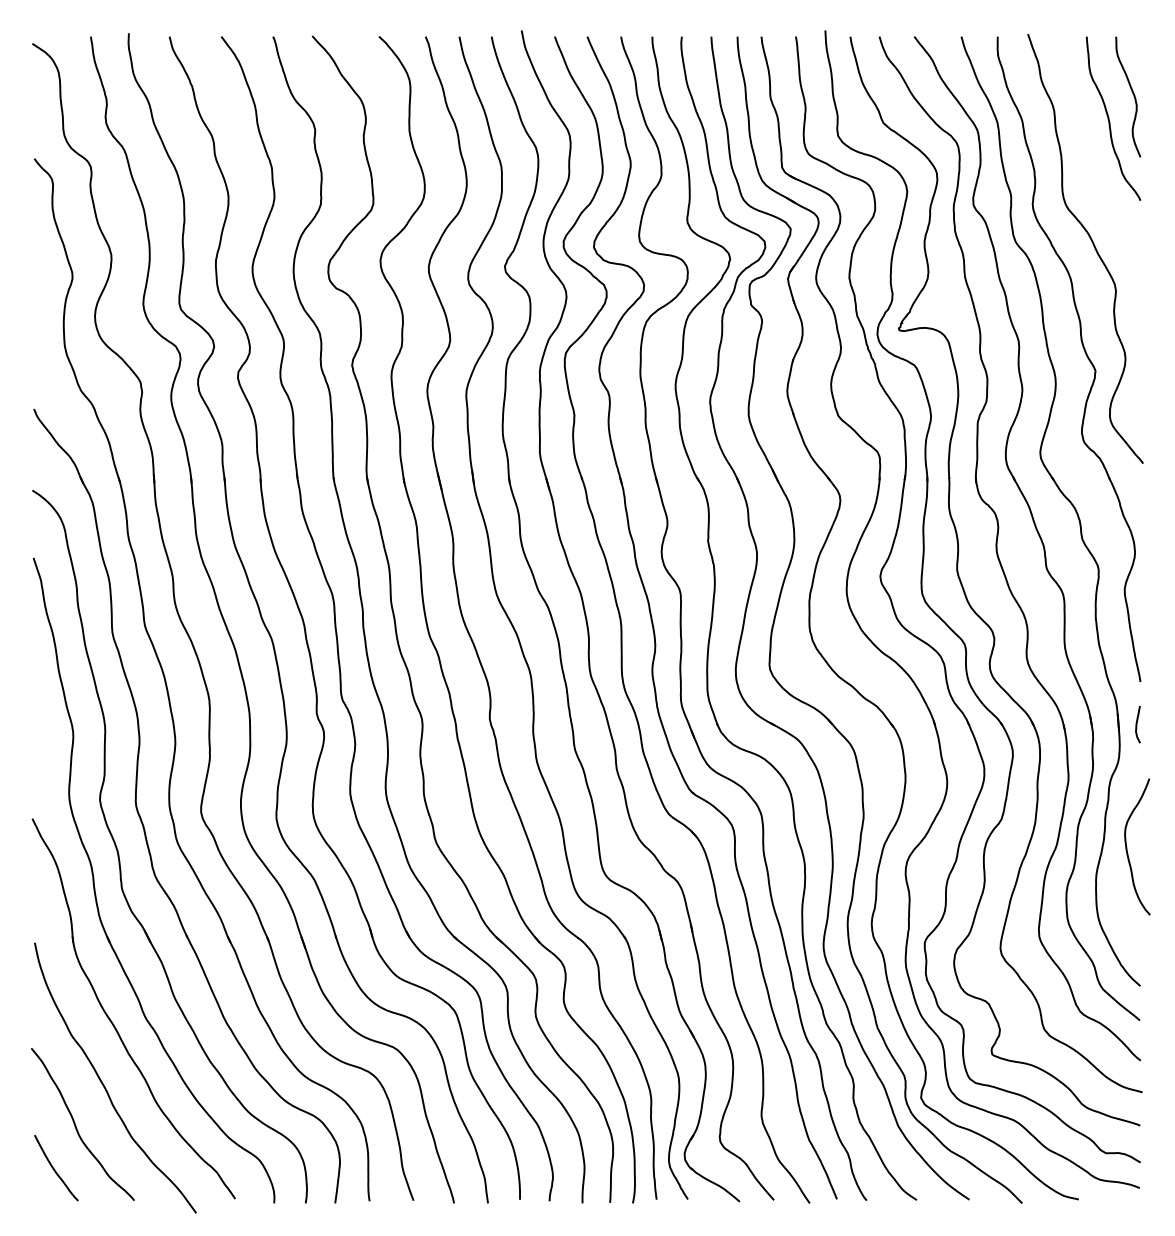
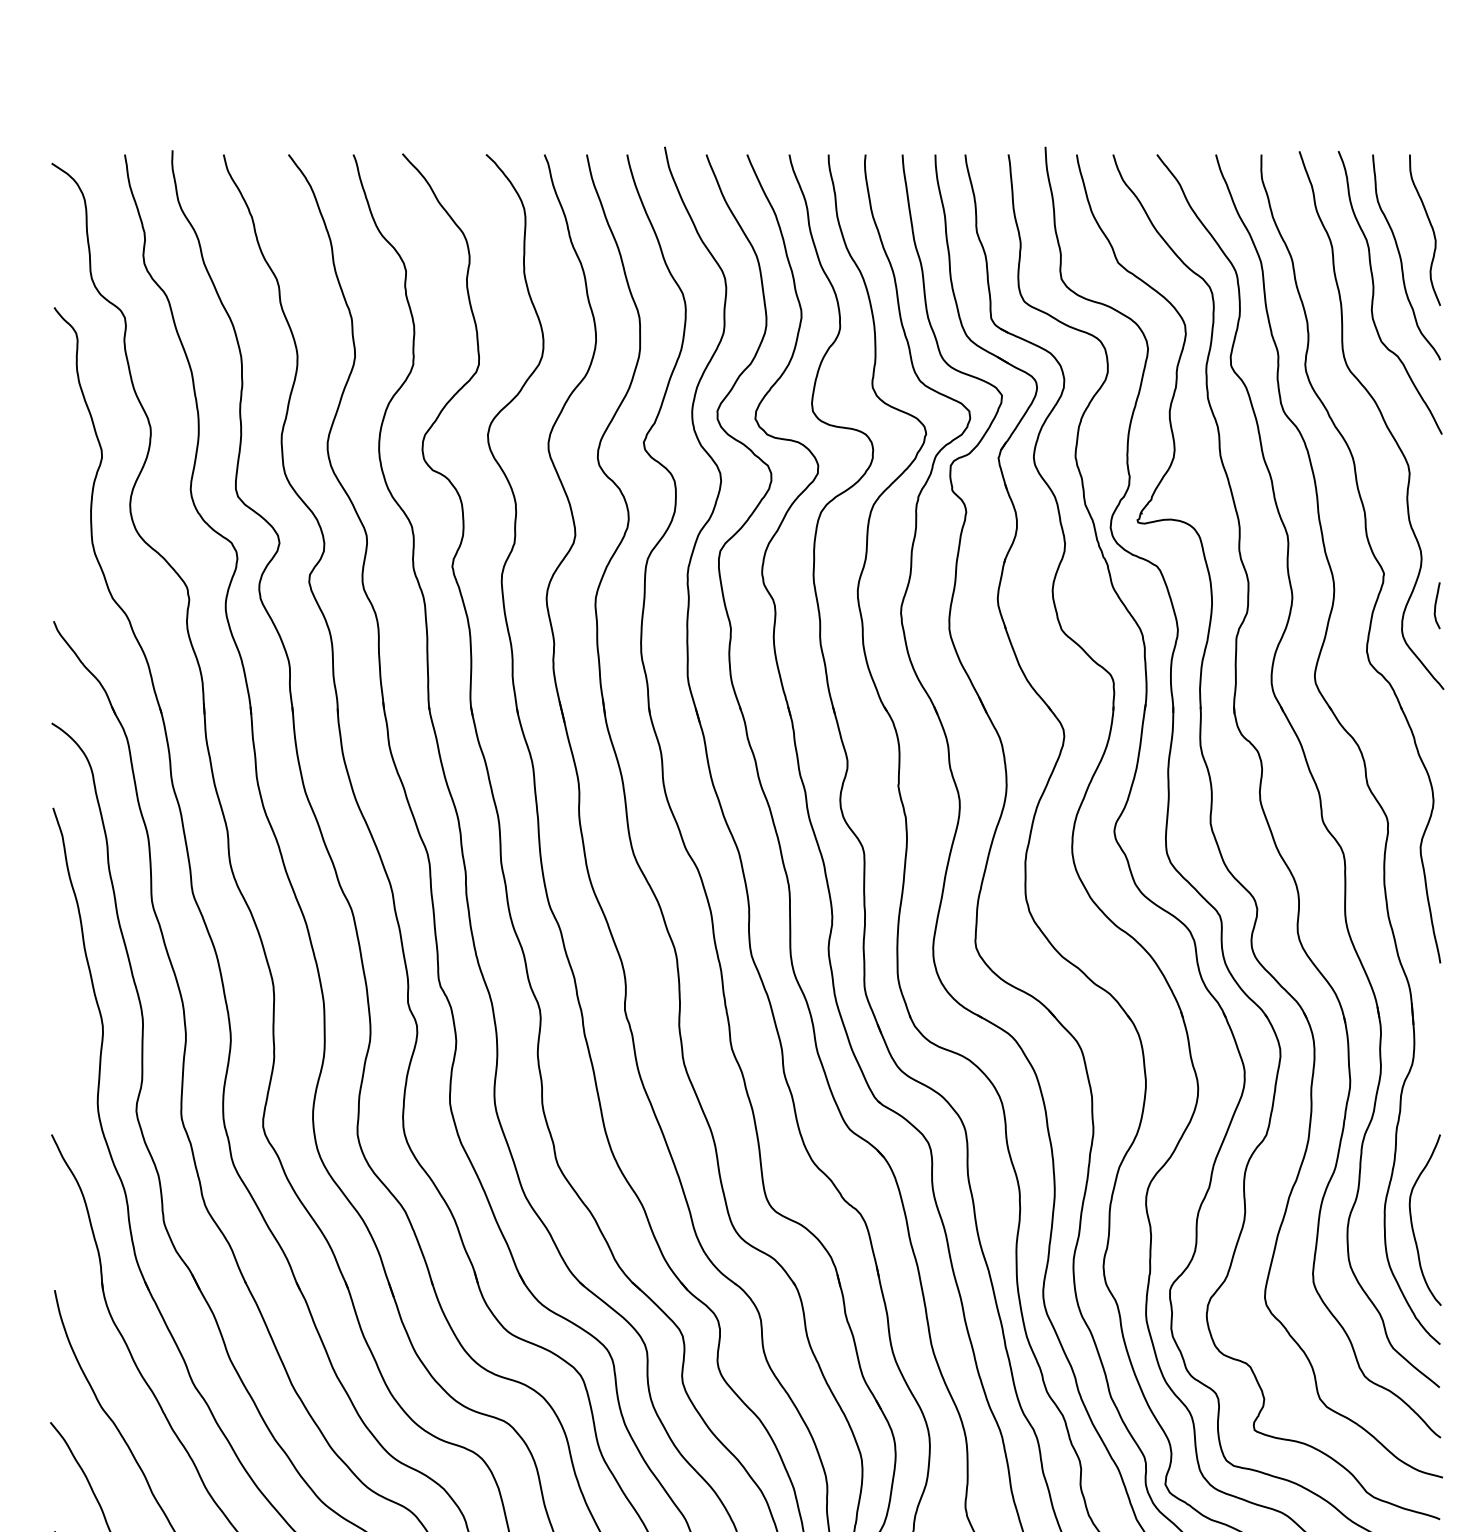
curve: (1087, 146) -> (1373, 292), added
curve: (1137, 724) -> (1436, 605), moved
curve: (1127, 846) -> (1412, 1219), moved

